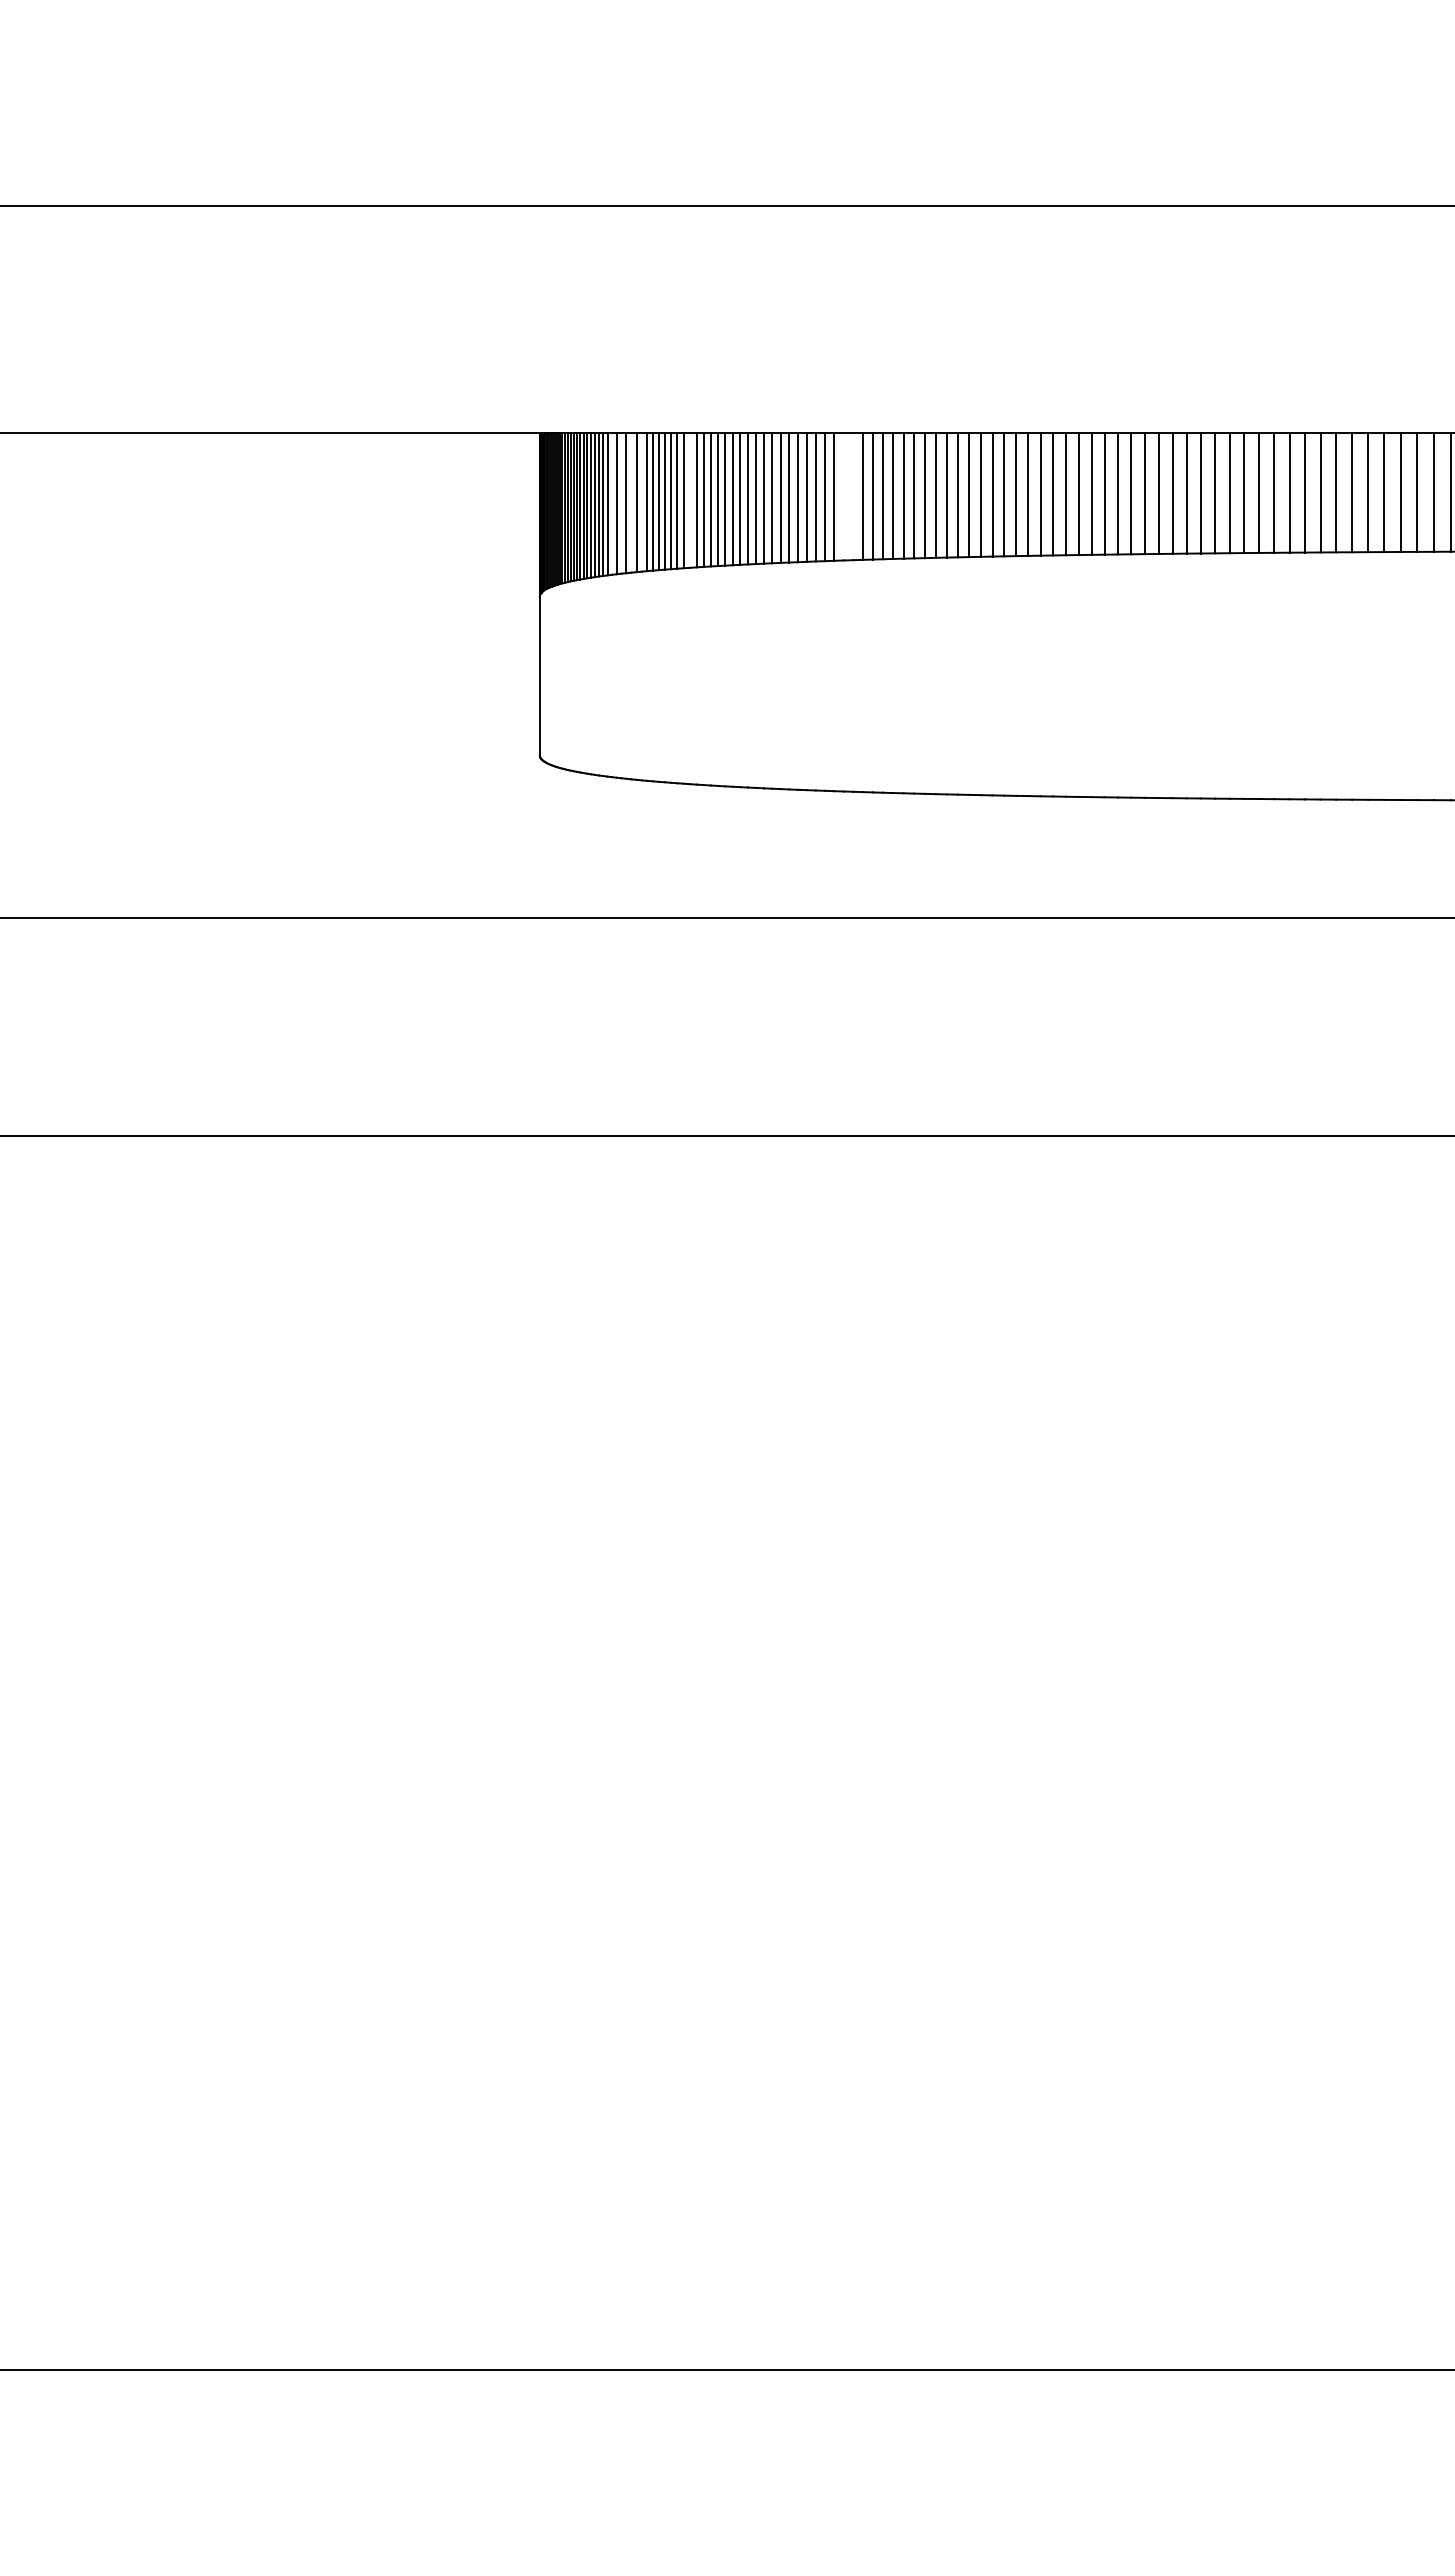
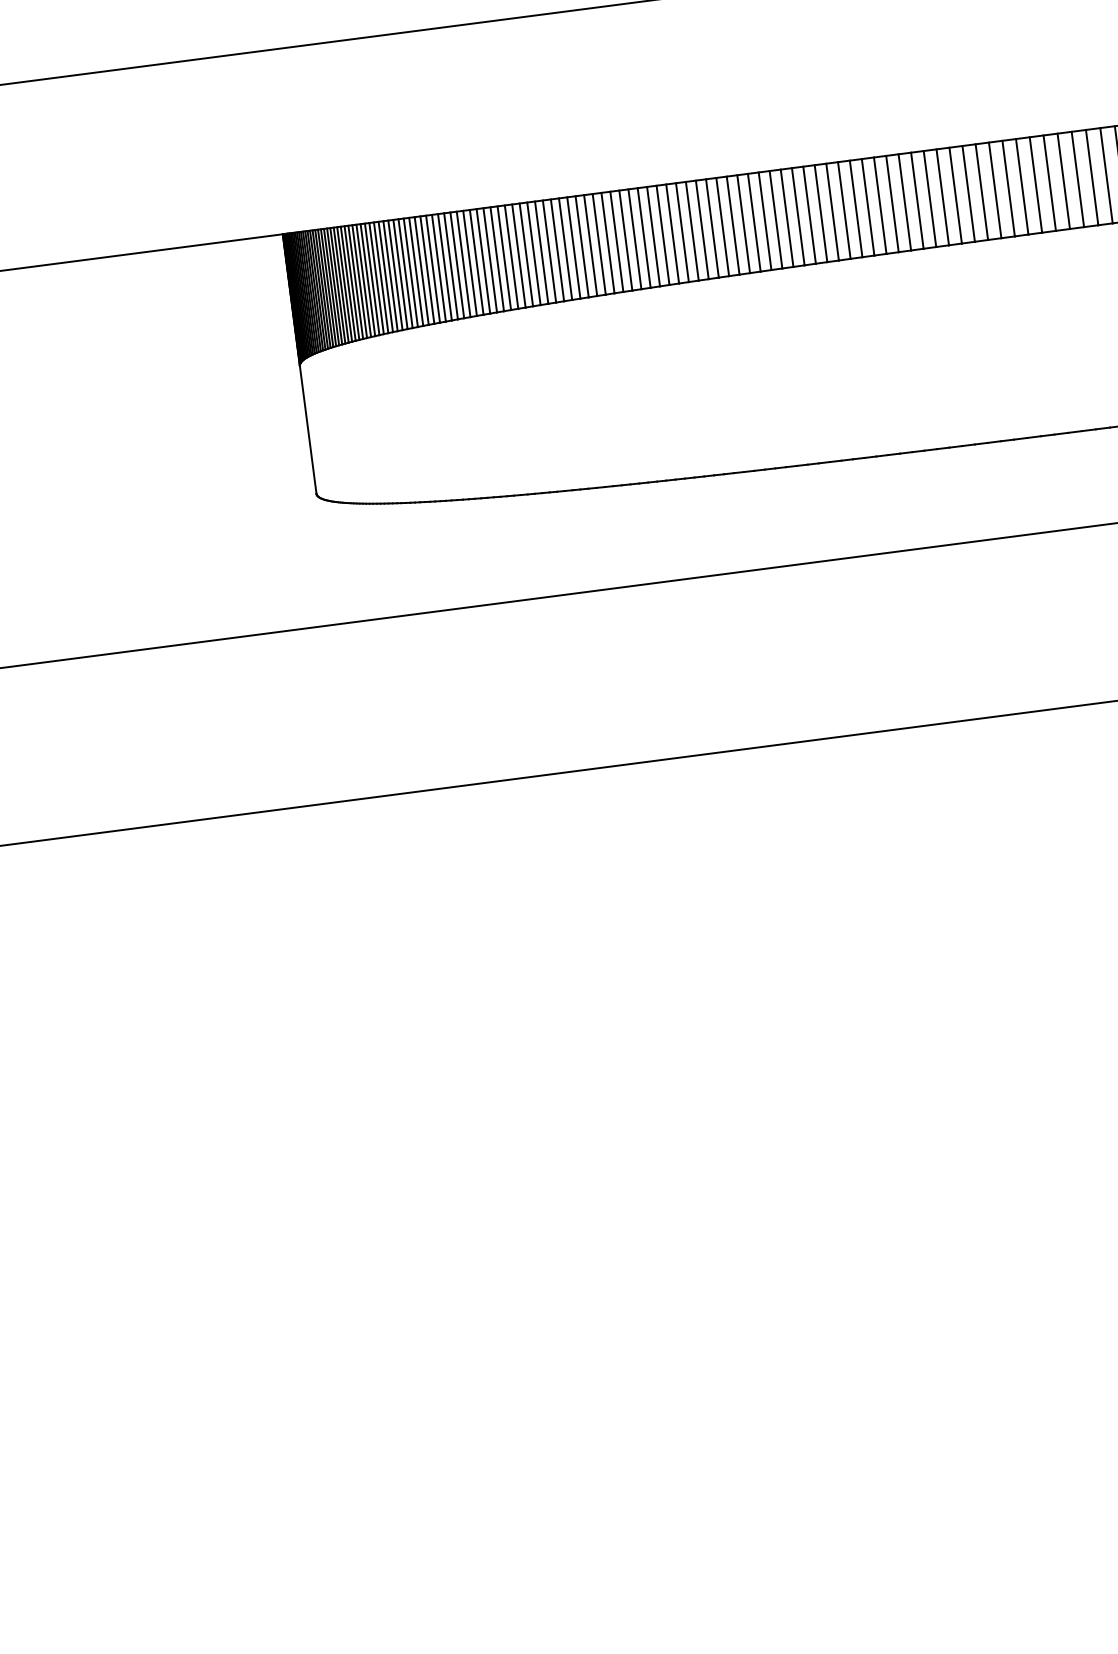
line: (843, 496) -> (533, 253), added
line: (853, 496) -> (541, 252), added
line: (690, 500) -> (411, 272), added
line: (631, 502) -> (363, 280), added
line: (641, 502) -> (371, 279), added
line: (612, 503) -> (348, 283), added
line: (621, 503) -> (355, 282), added

